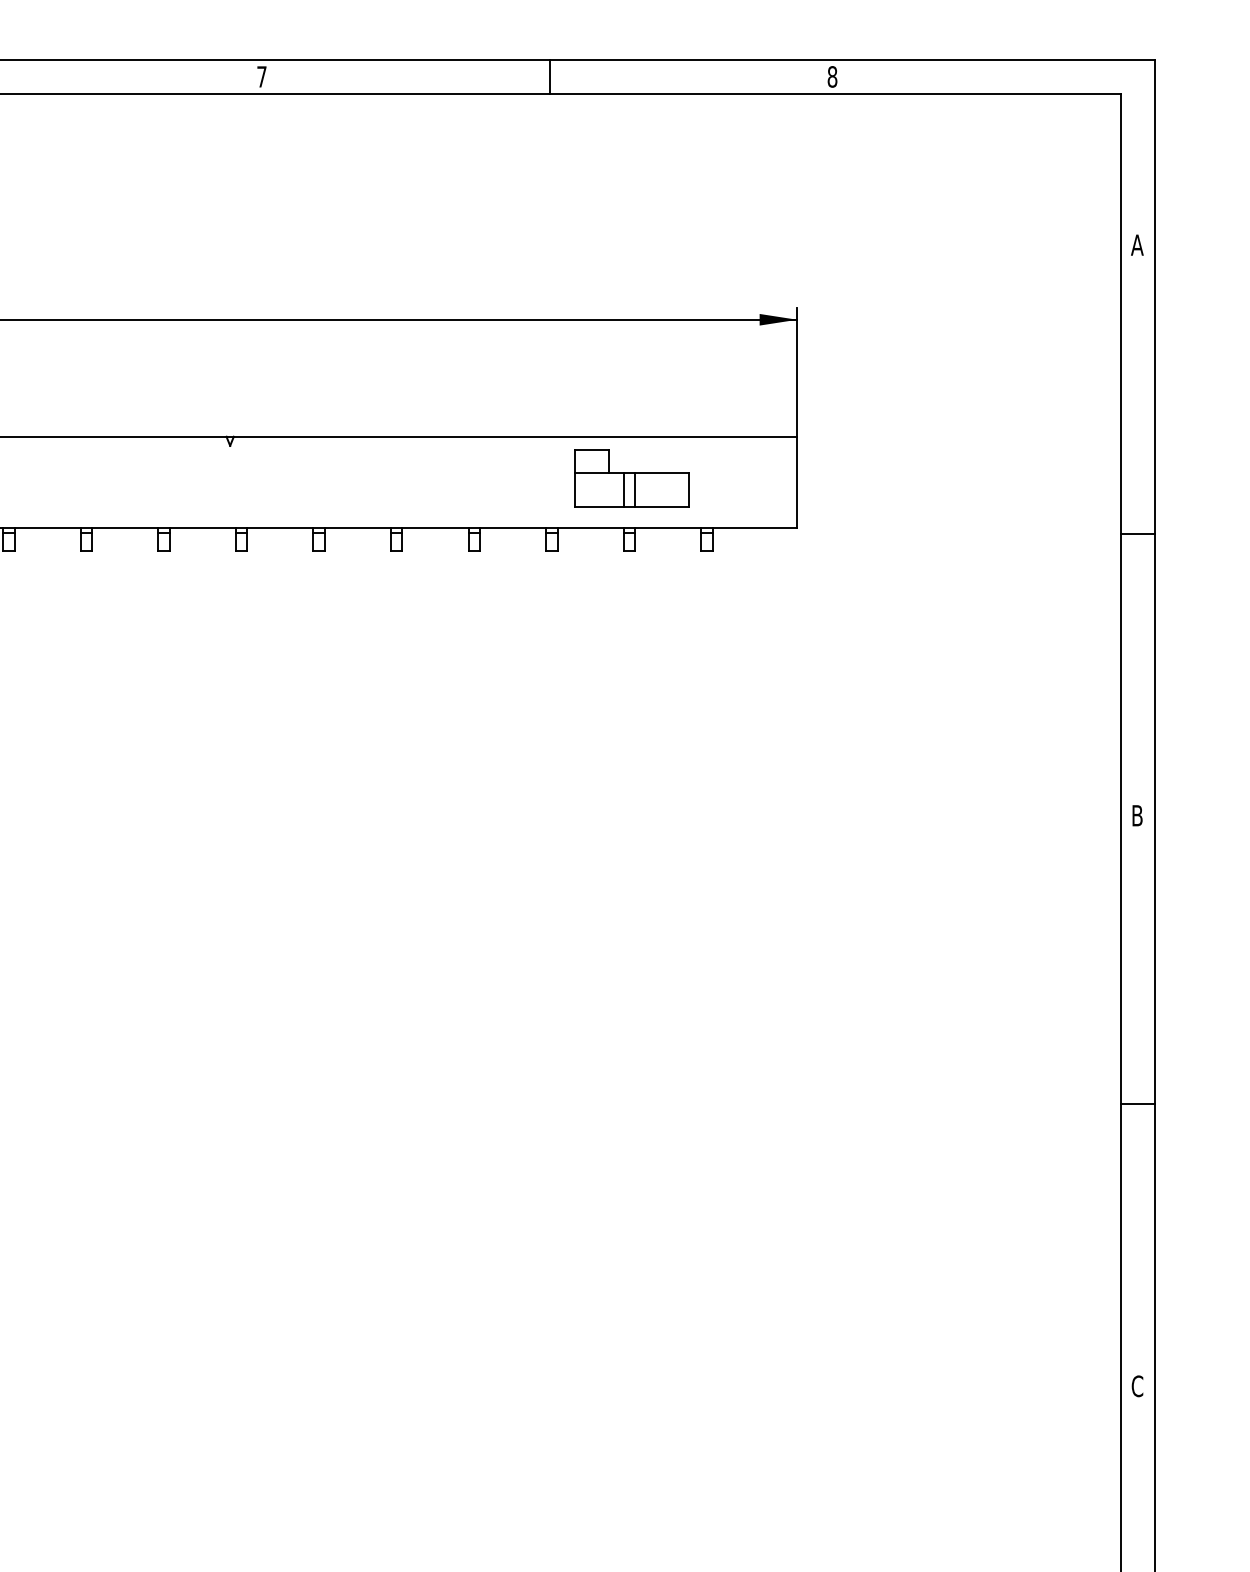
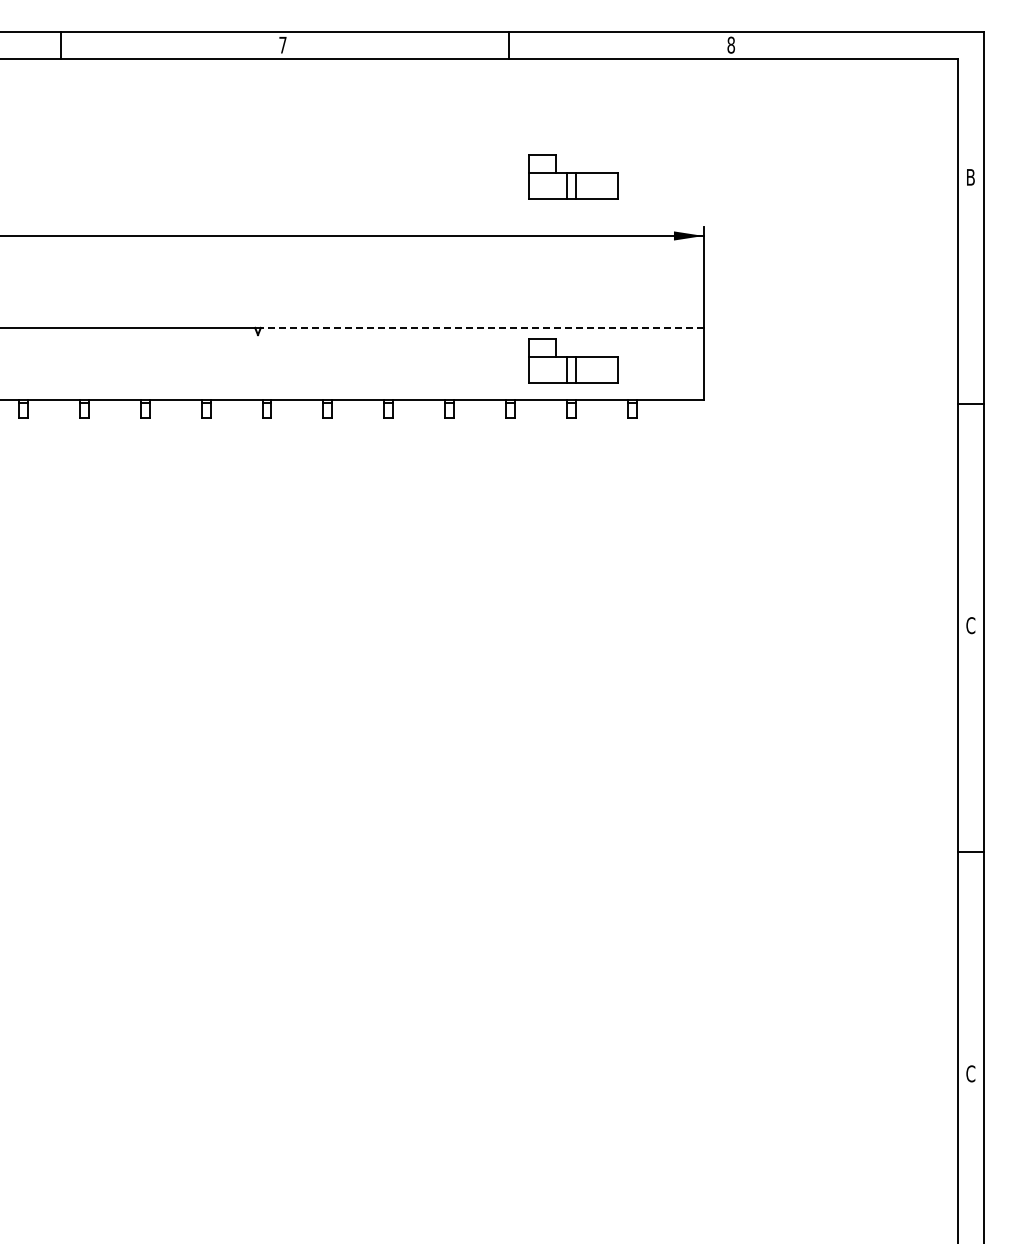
part: (631, 244) -> (573, 176), added
text: (1137, 245) -> (970, 177), A -> B
line: (514, 436) -> (481, 327), solid -> dashed
text: (1137, 815) -> (970, 625), B -> C

